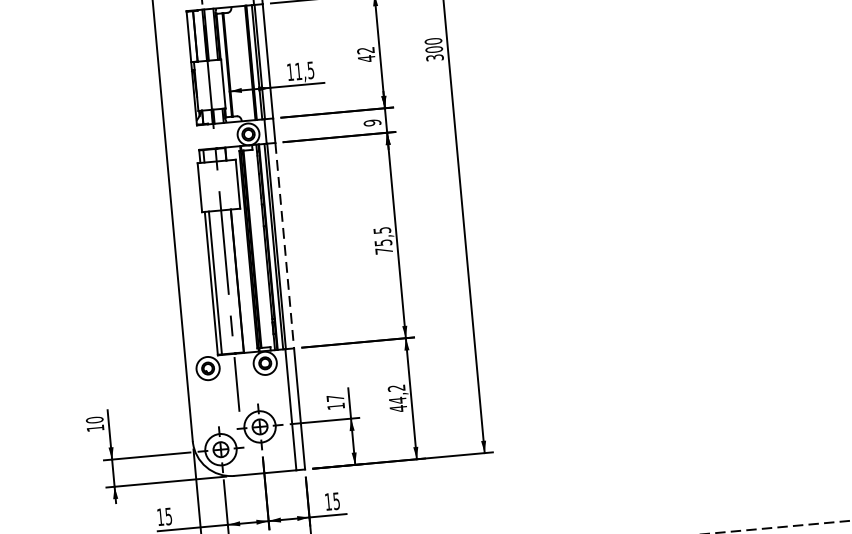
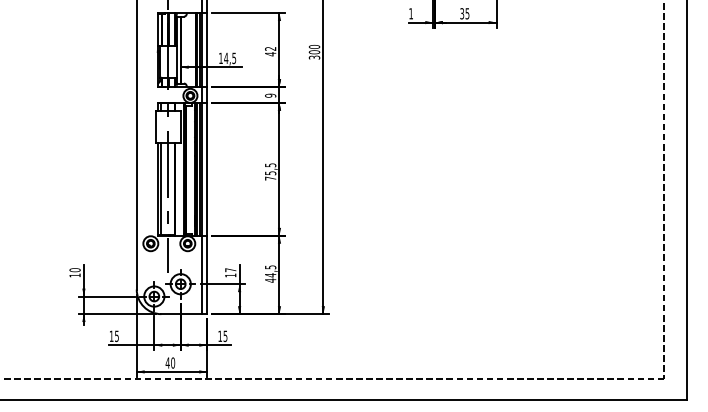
text: (298, 70) -> (226, 57), 11,5 -> 14,5
line: (285, 245) -> (207, 169), dashed -> solid
text: (396, 388) -> (270, 267), 44,2 -> 44,5

